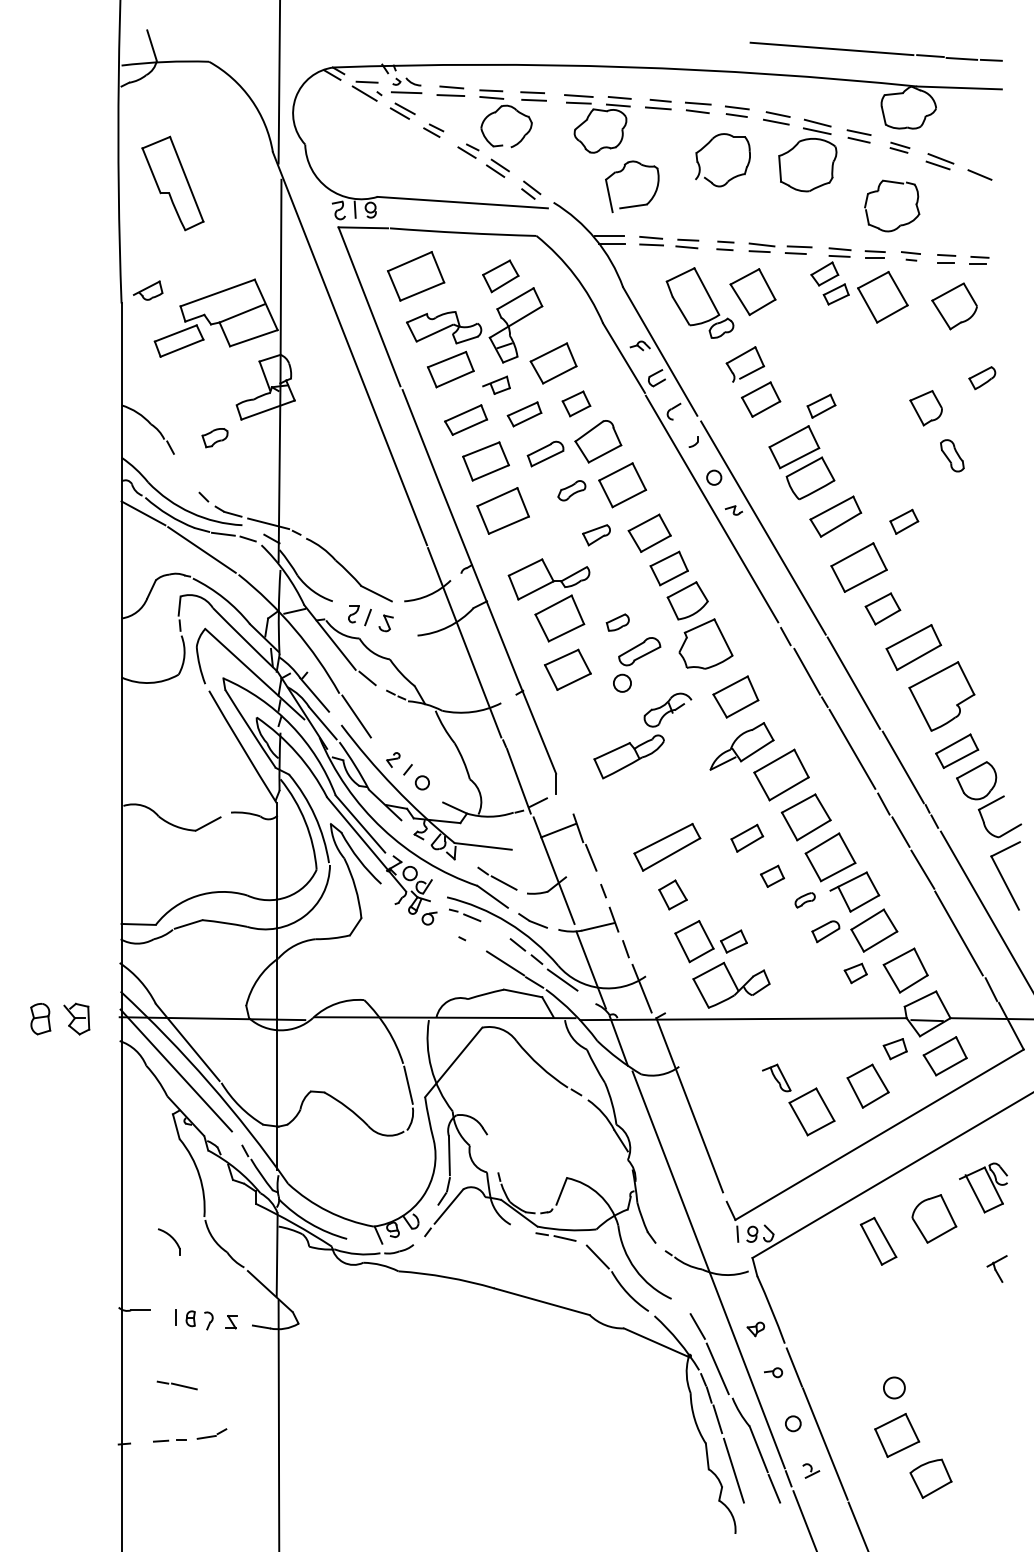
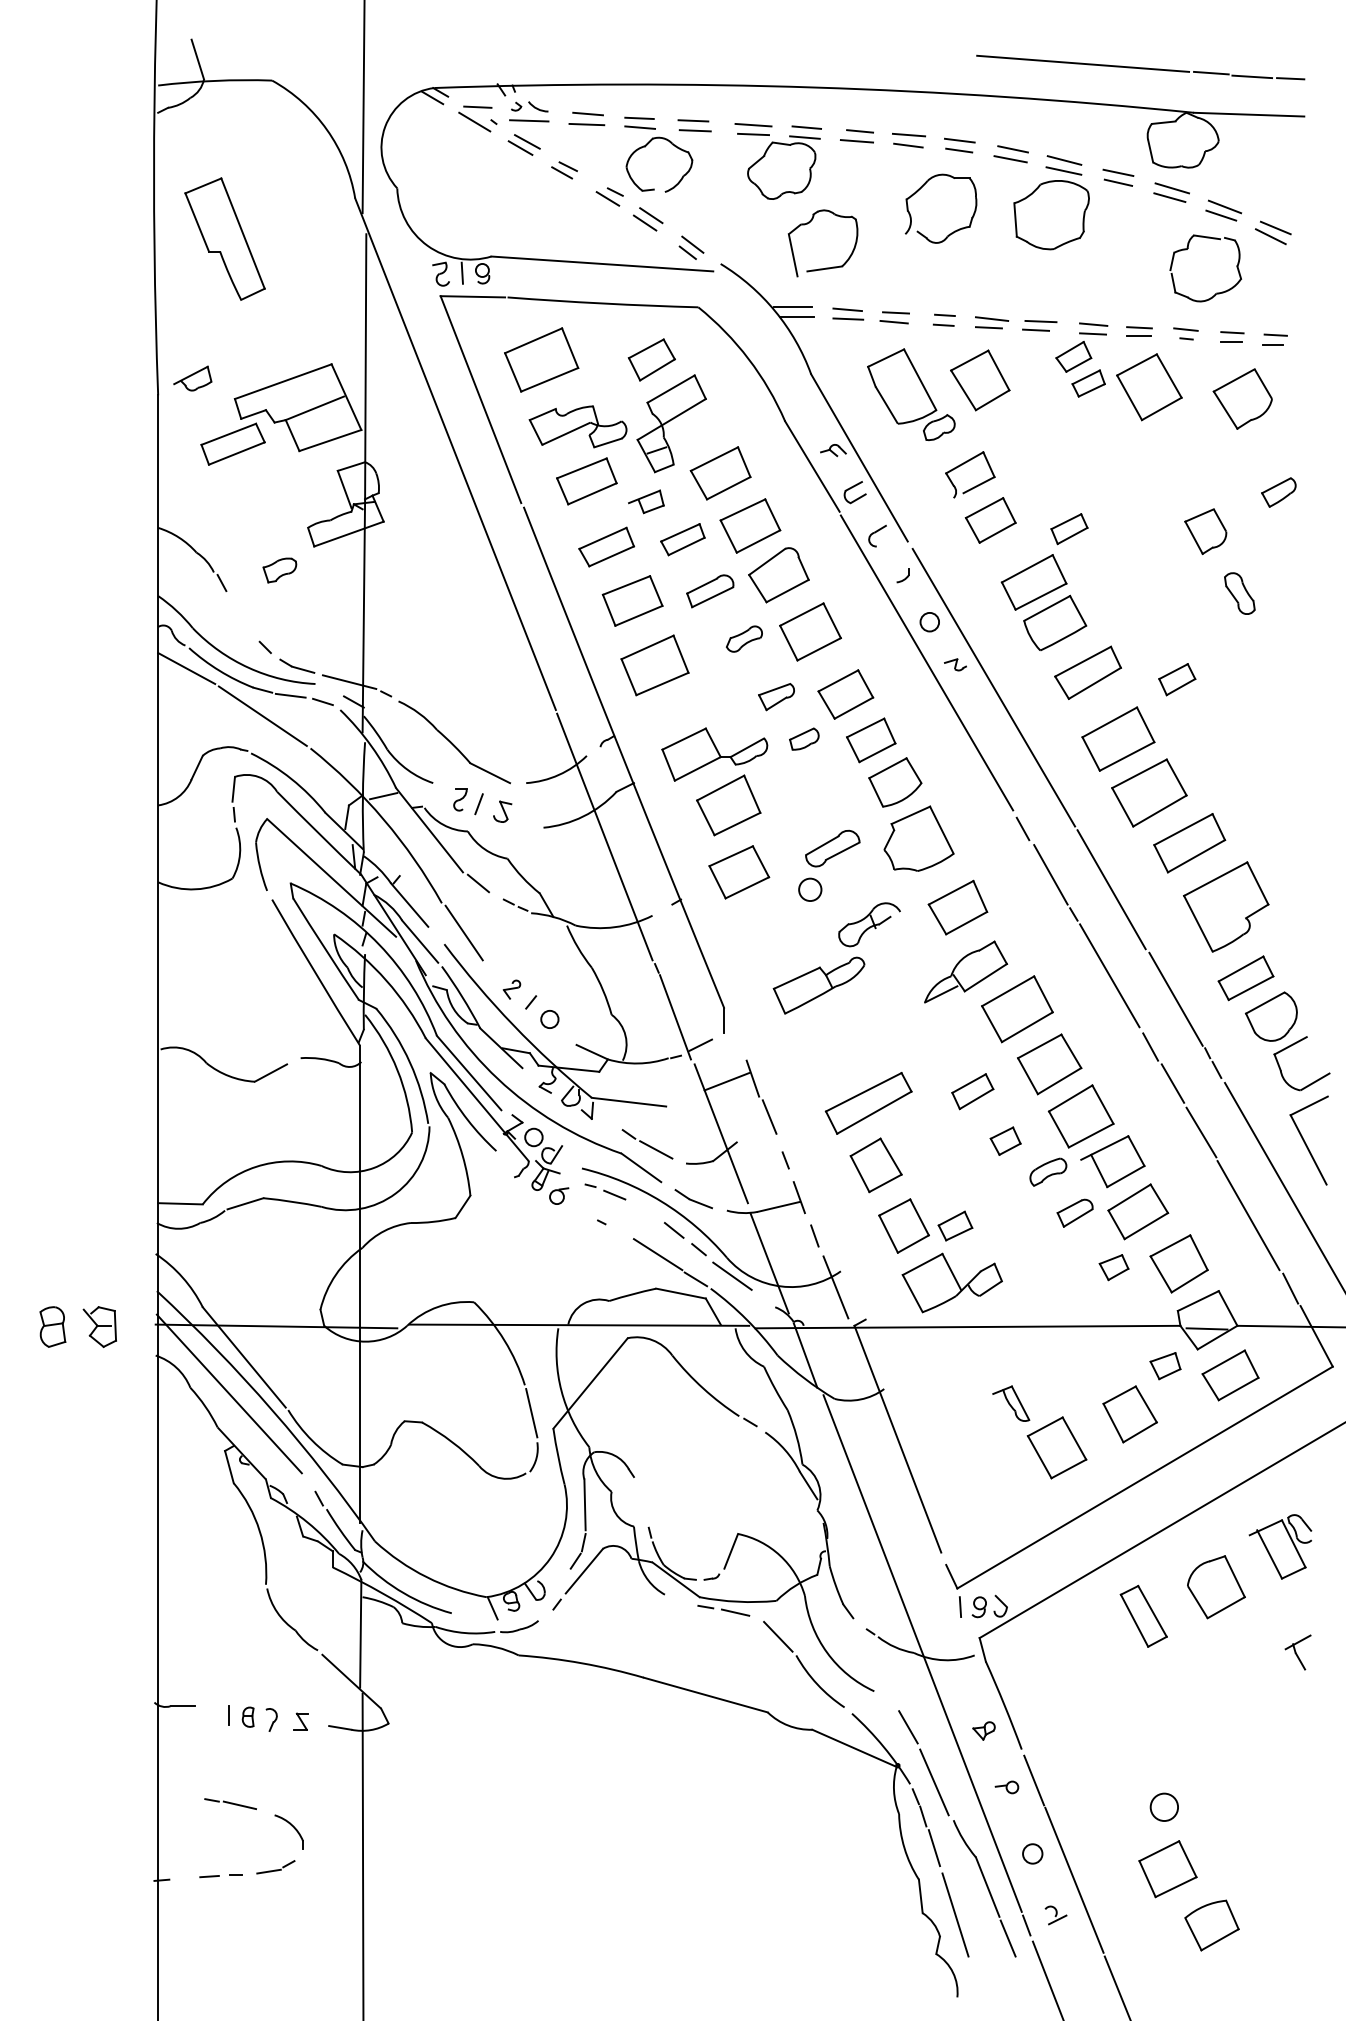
part: (899, 147) -> (1171, 192), size x1.43
line: (975, 181) -> (1269, 236), added
part: (878, 191) -> (1187, 249), moved
part: (576, 403) -> (750, 525), size x1.67
part: (882, 608) -> (1148, 792), size x1.67
part: (617, 622) -> (803, 739), moved
part: (672, 894) -> (875, 1164), size x1.43
part: (804, 900) -> (1047, 1172), size x1.43
part: (169, 1241) -> (289, 1831), moved

